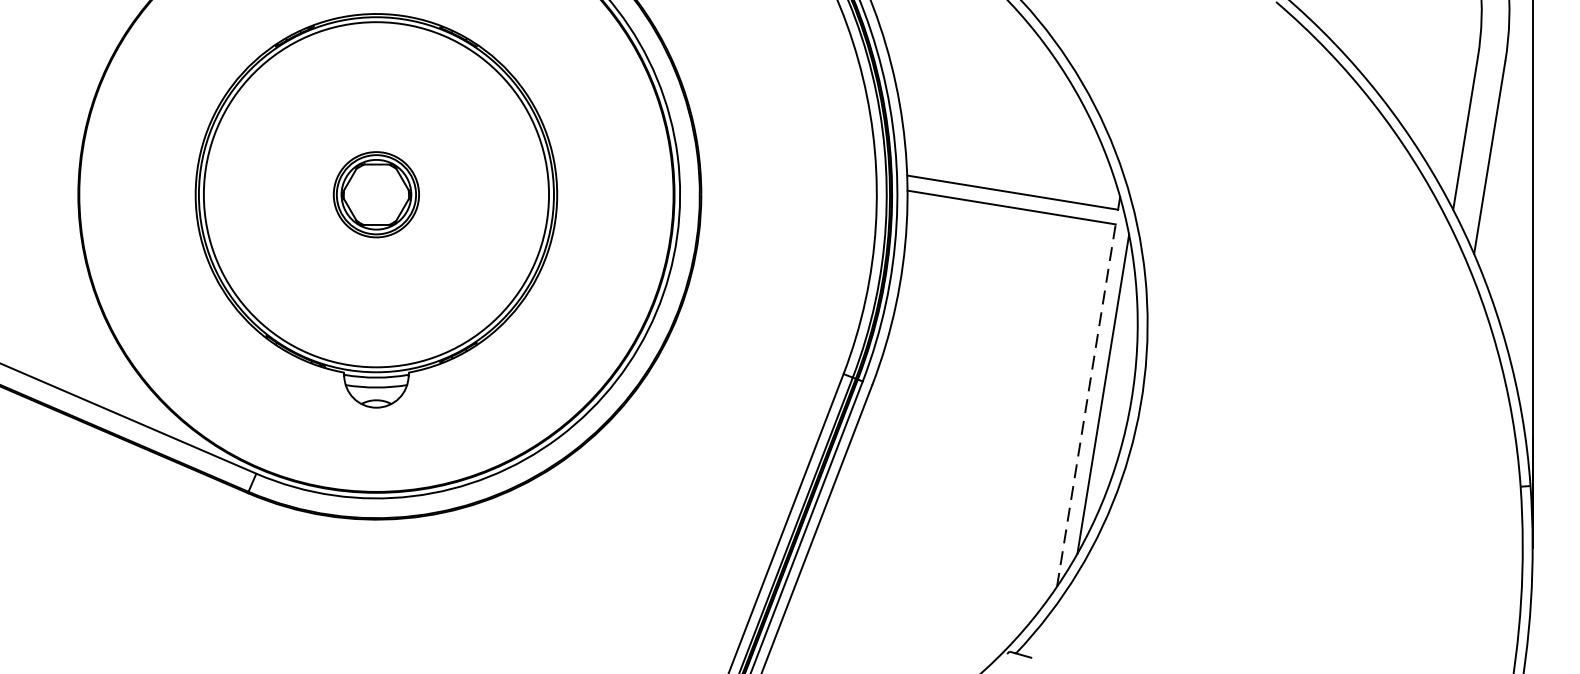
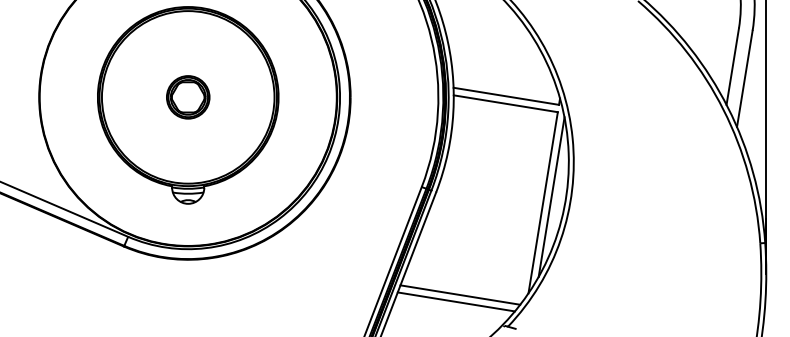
line: (1087, 405) -> (543, 202), dashed -> solid
line: (921, 589) -> (460, 294), added
line: (911, 603) -> (455, 301), added

